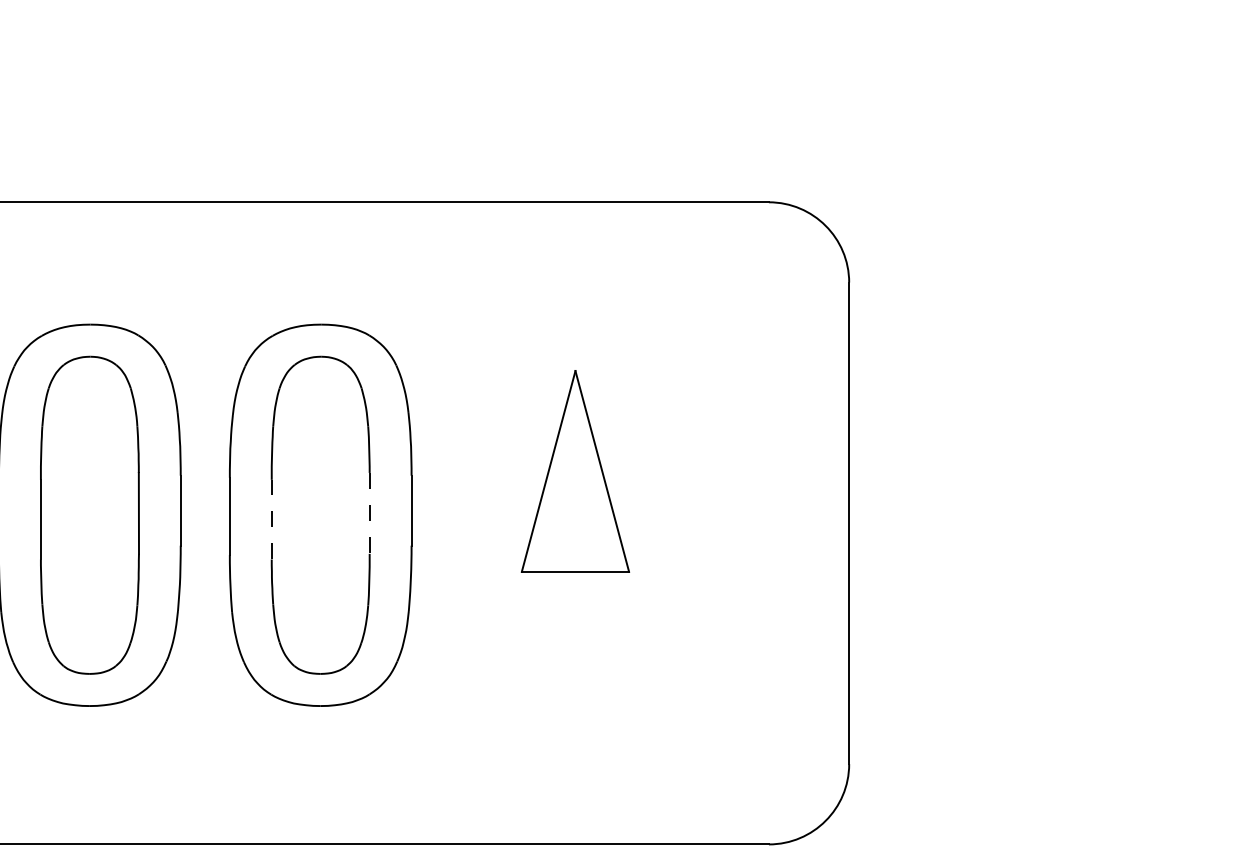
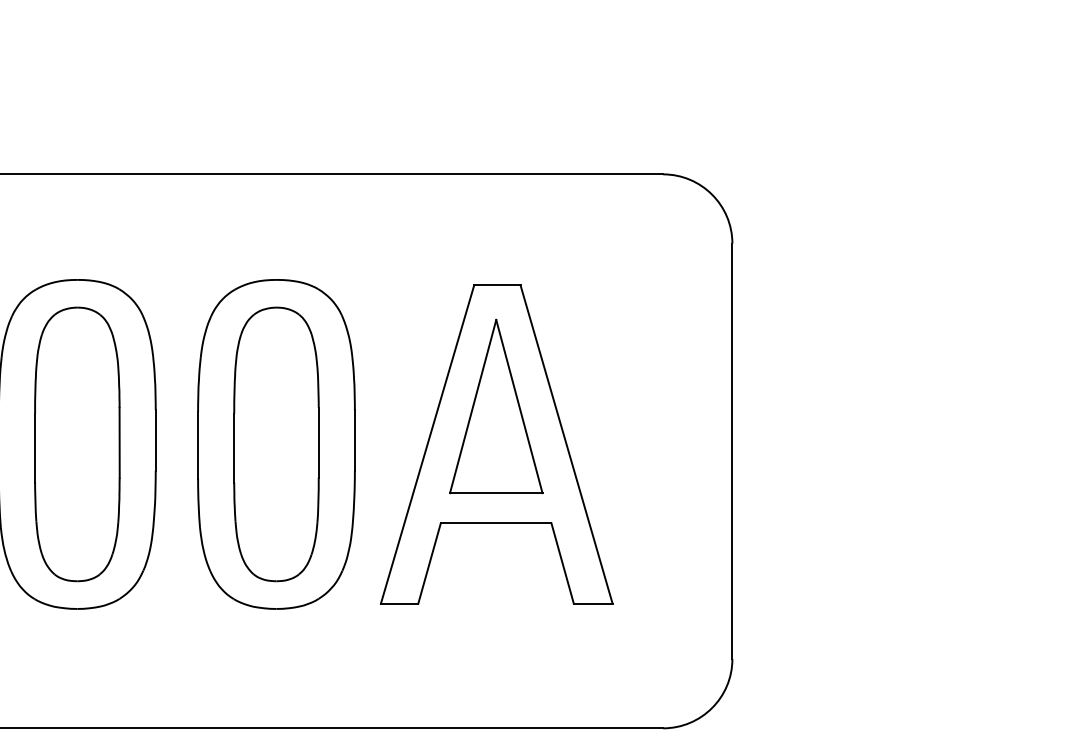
line: (369, 513) -> (318, 442), dashed -> solid
part: (575, 514) -> (496, 443), added
line: (271, 519) -> (234, 448), dashed -> solid

